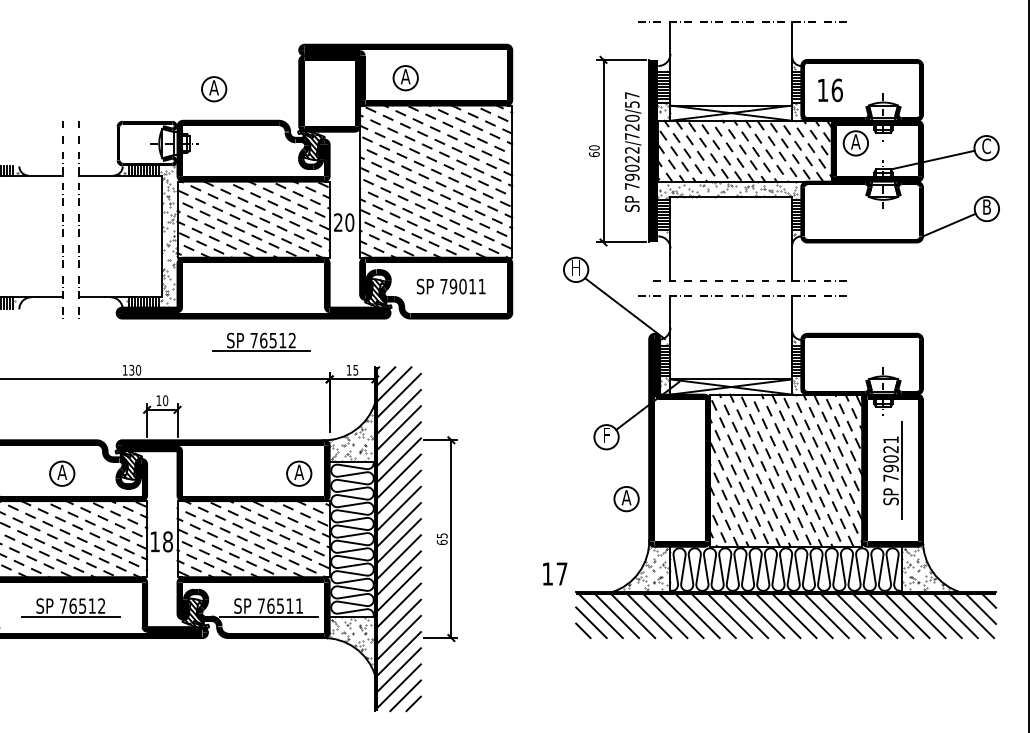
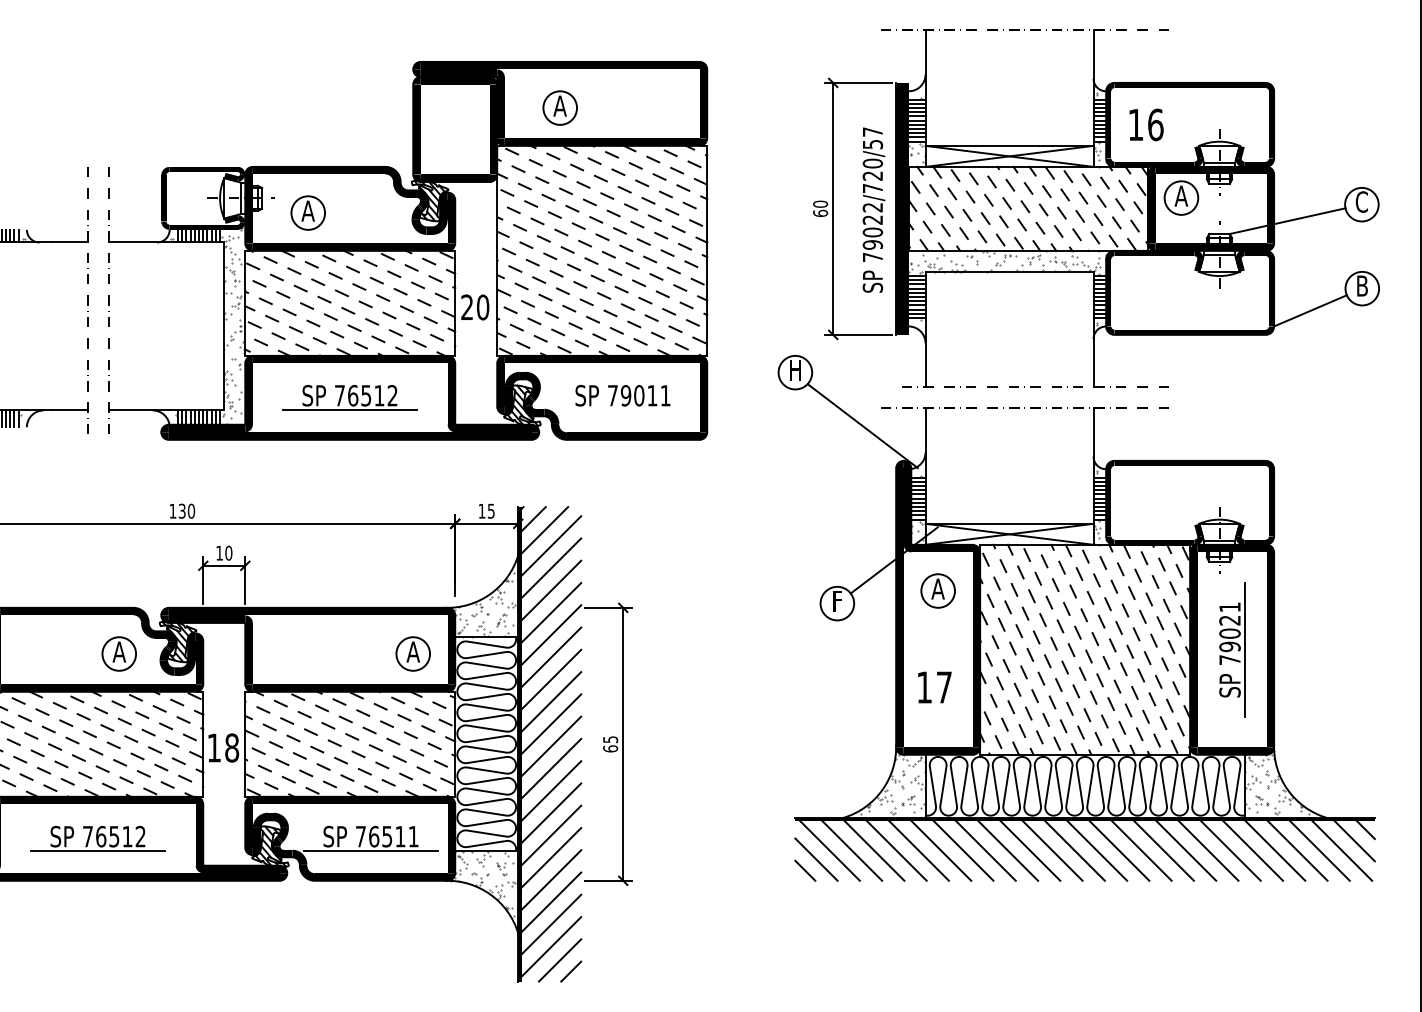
part: (214, 89) -> (308, 213), moved
part: (261, 341) -> (350, 396), moved
part: (62, 473) -> (119, 653), moved
part: (626, 499) -> (938, 591), moved
text: (555, 573) -> (935, 686), moved

